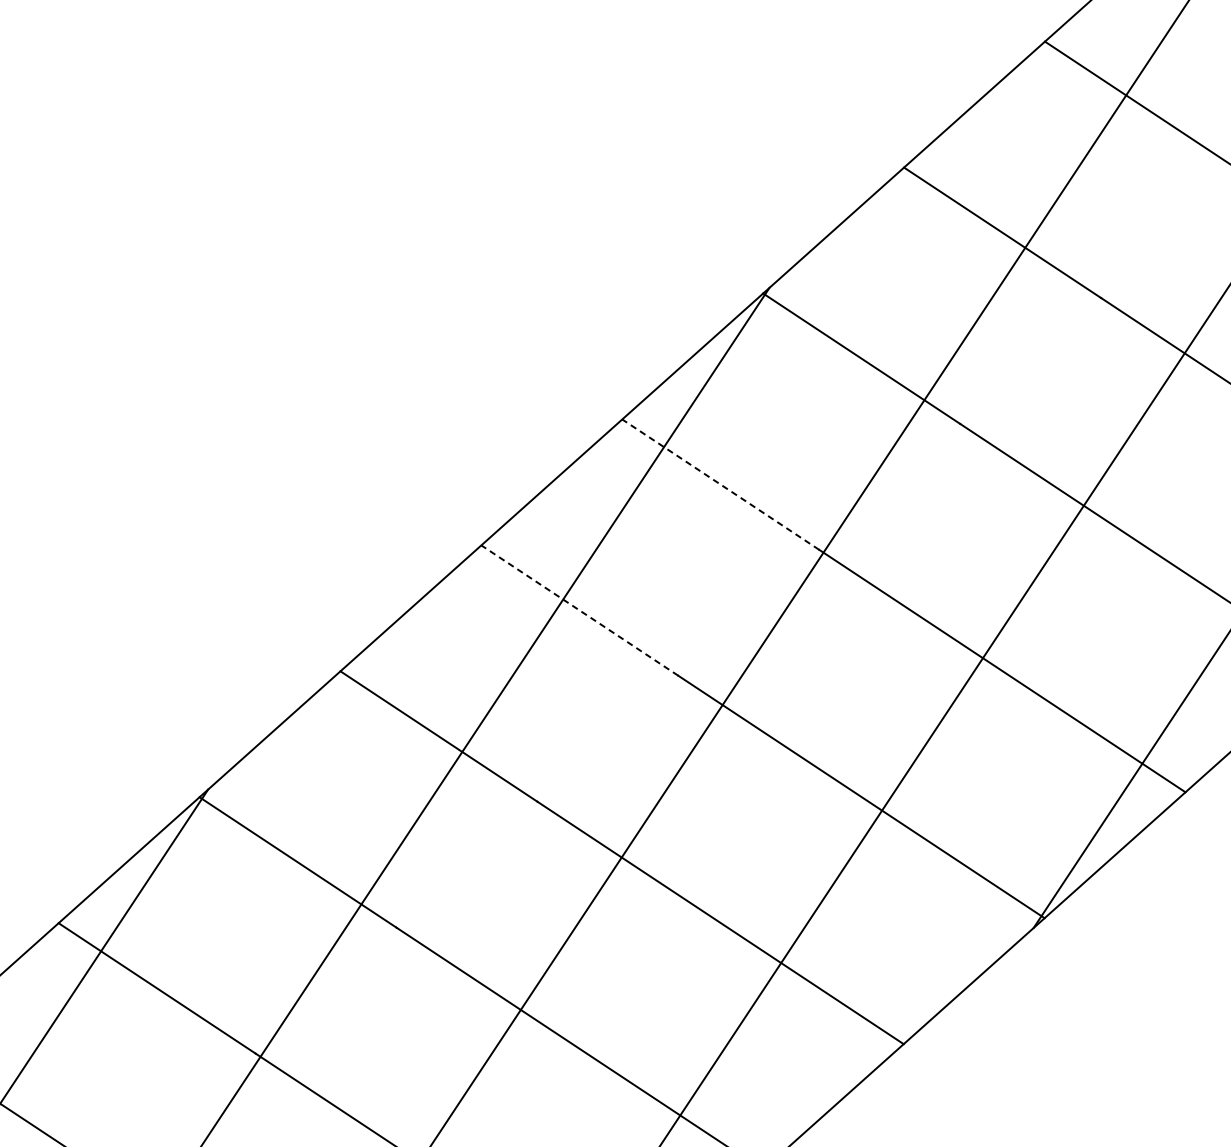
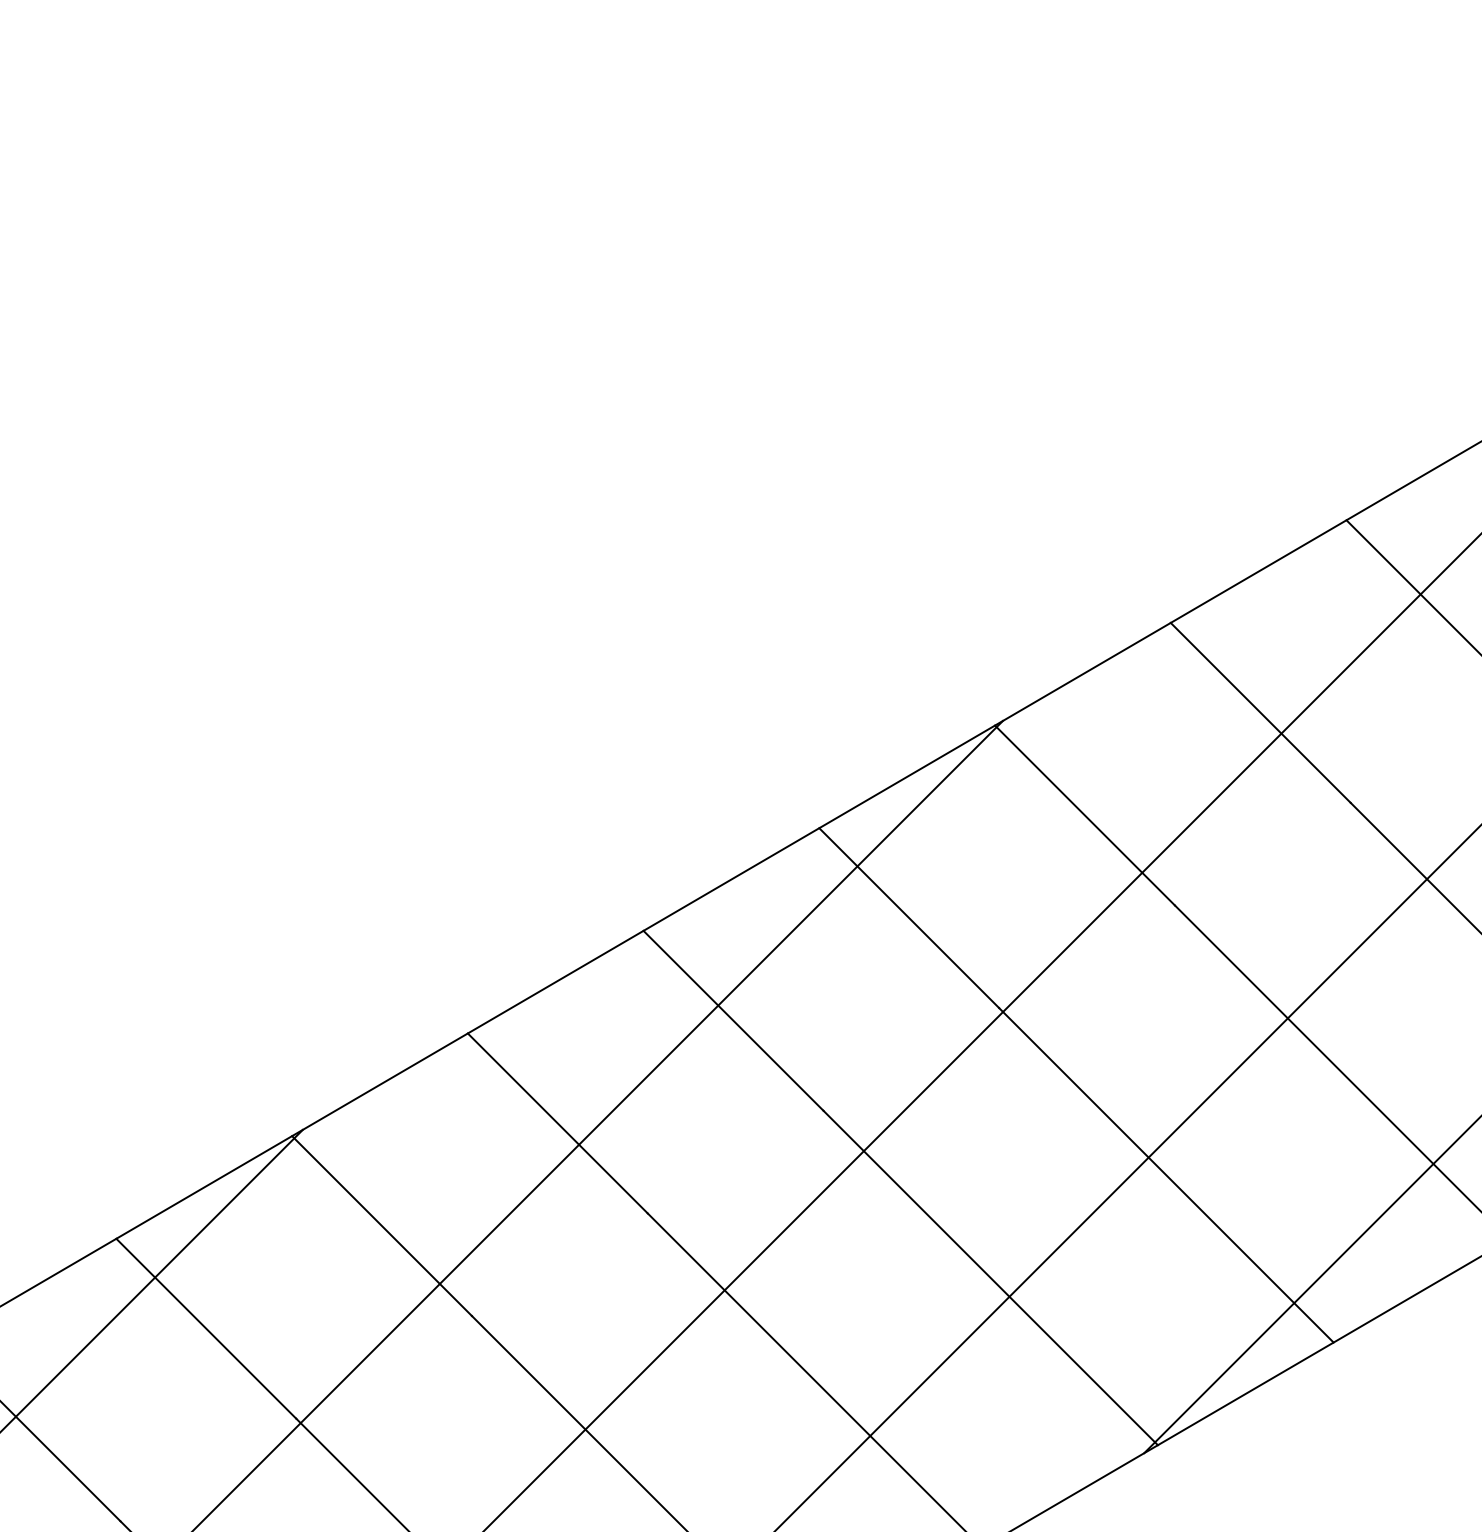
line: (719, 484) -> (908, 917), dashed -> solid
line: (579, 610) -> (733, 1020), dashed -> solid

